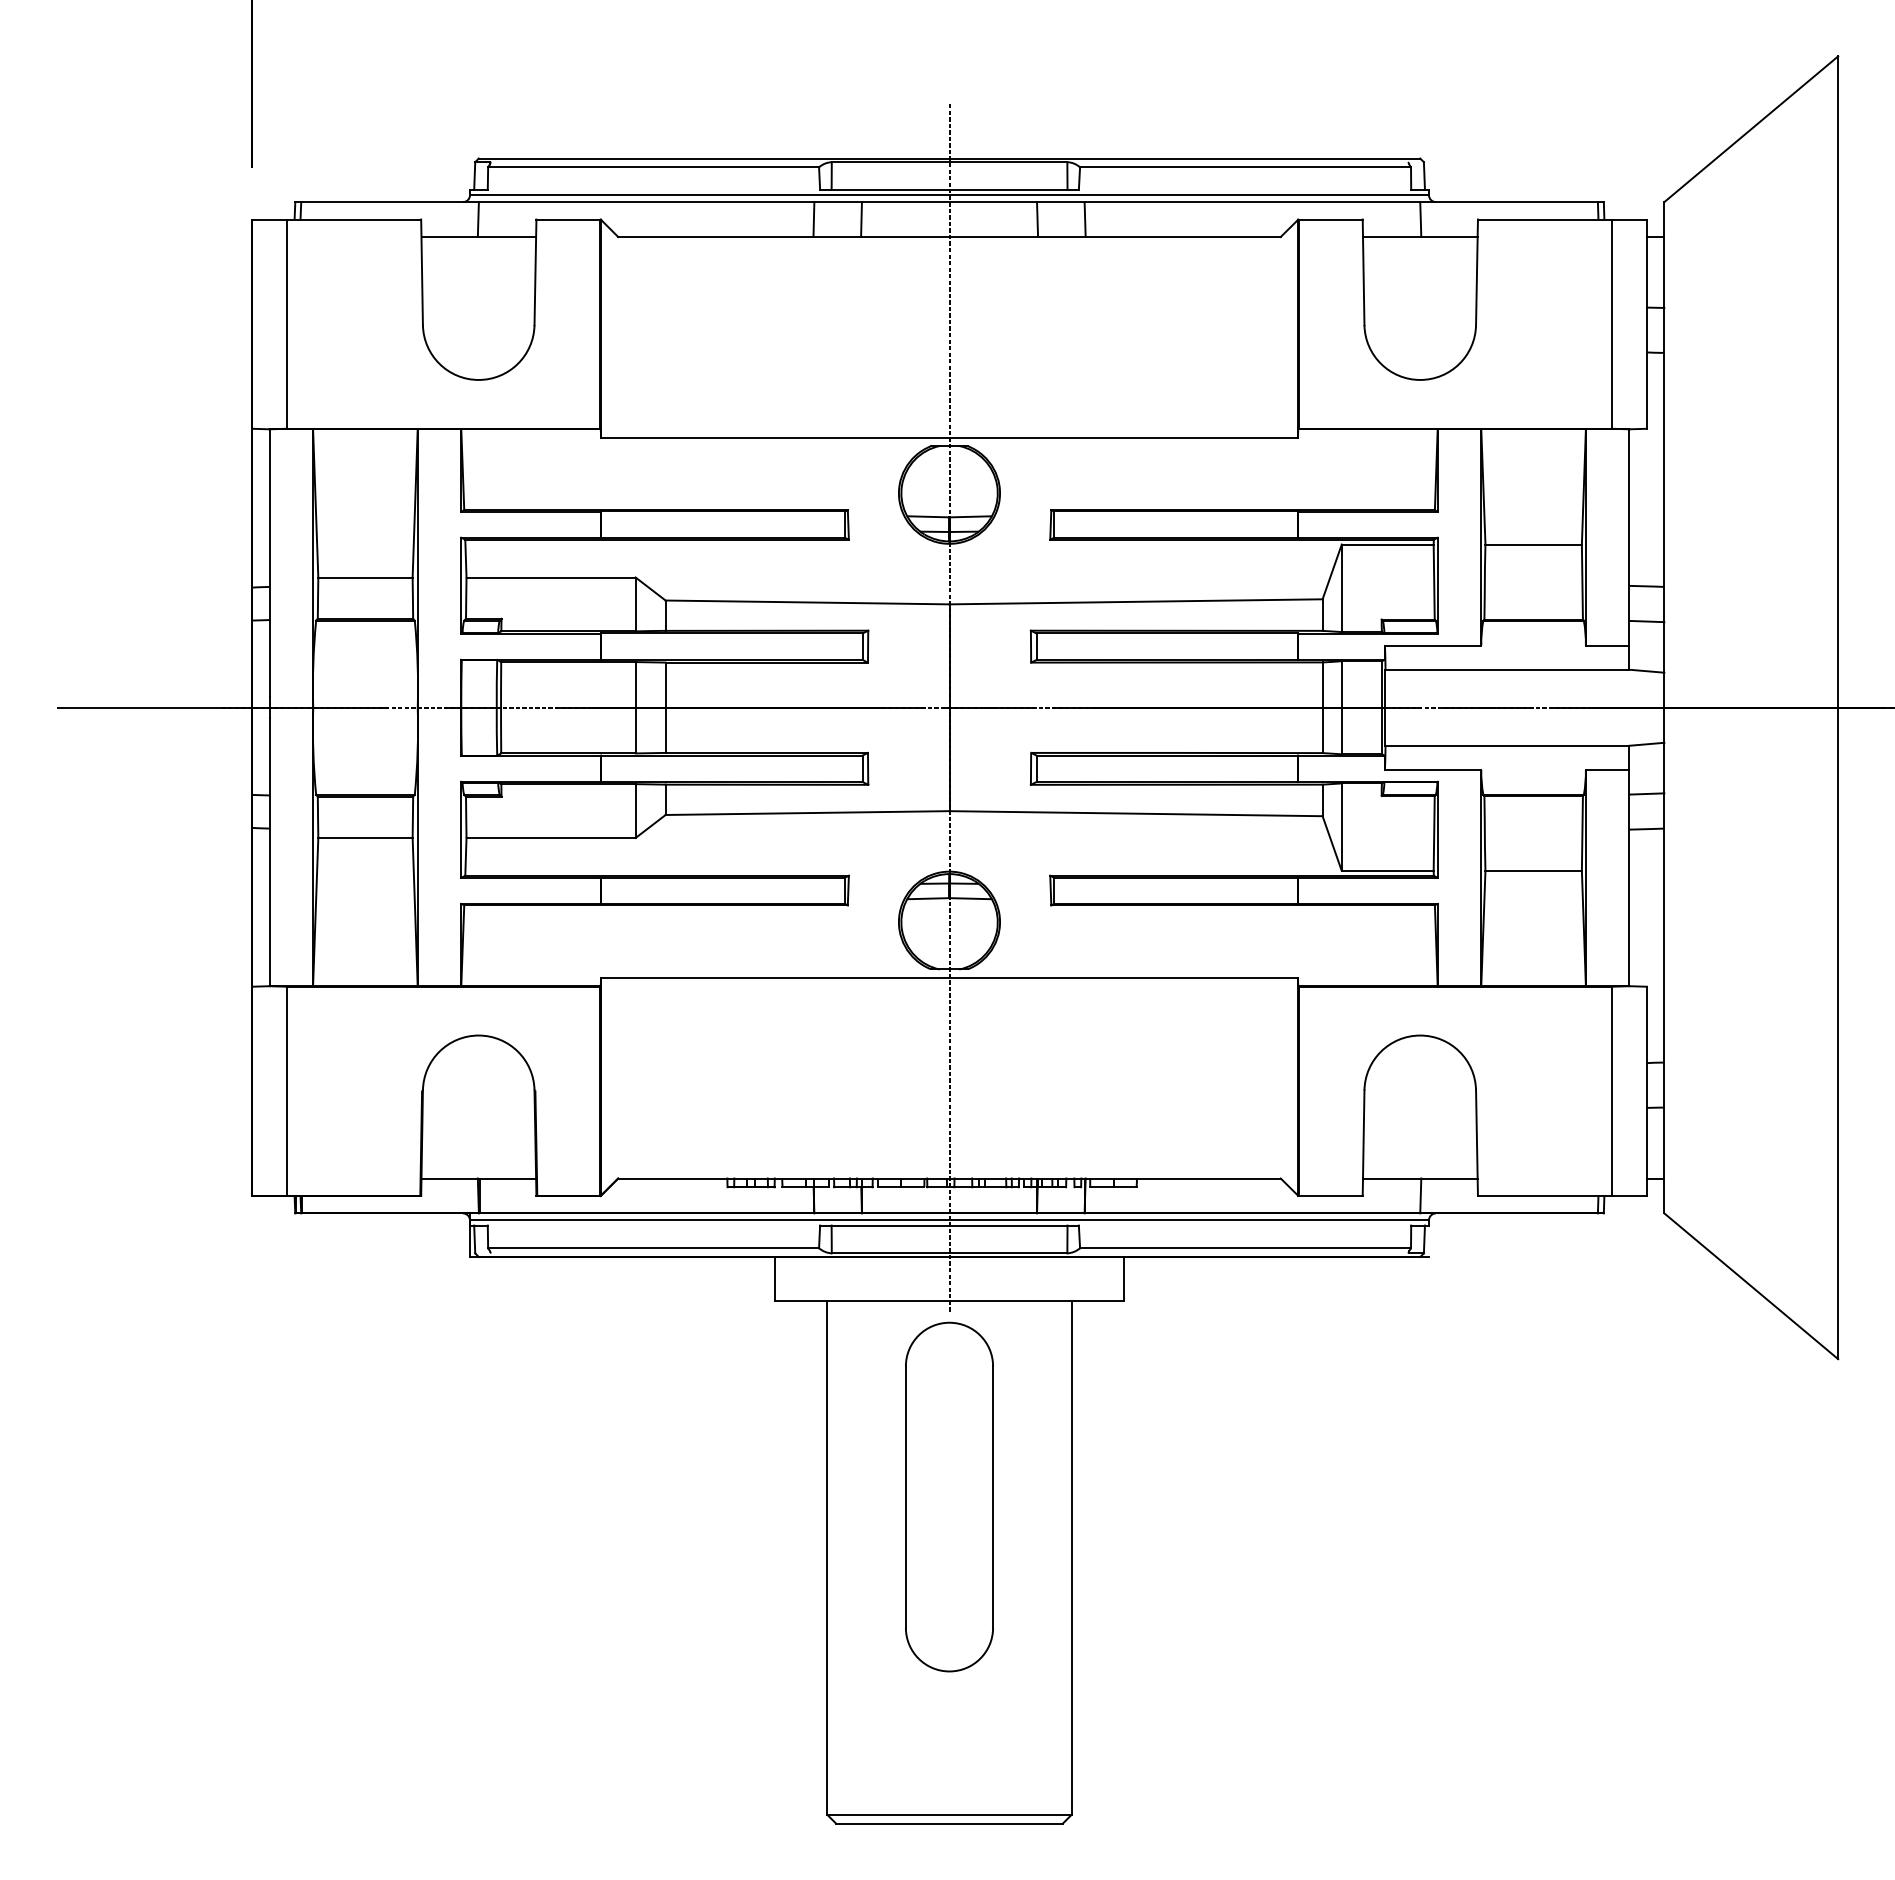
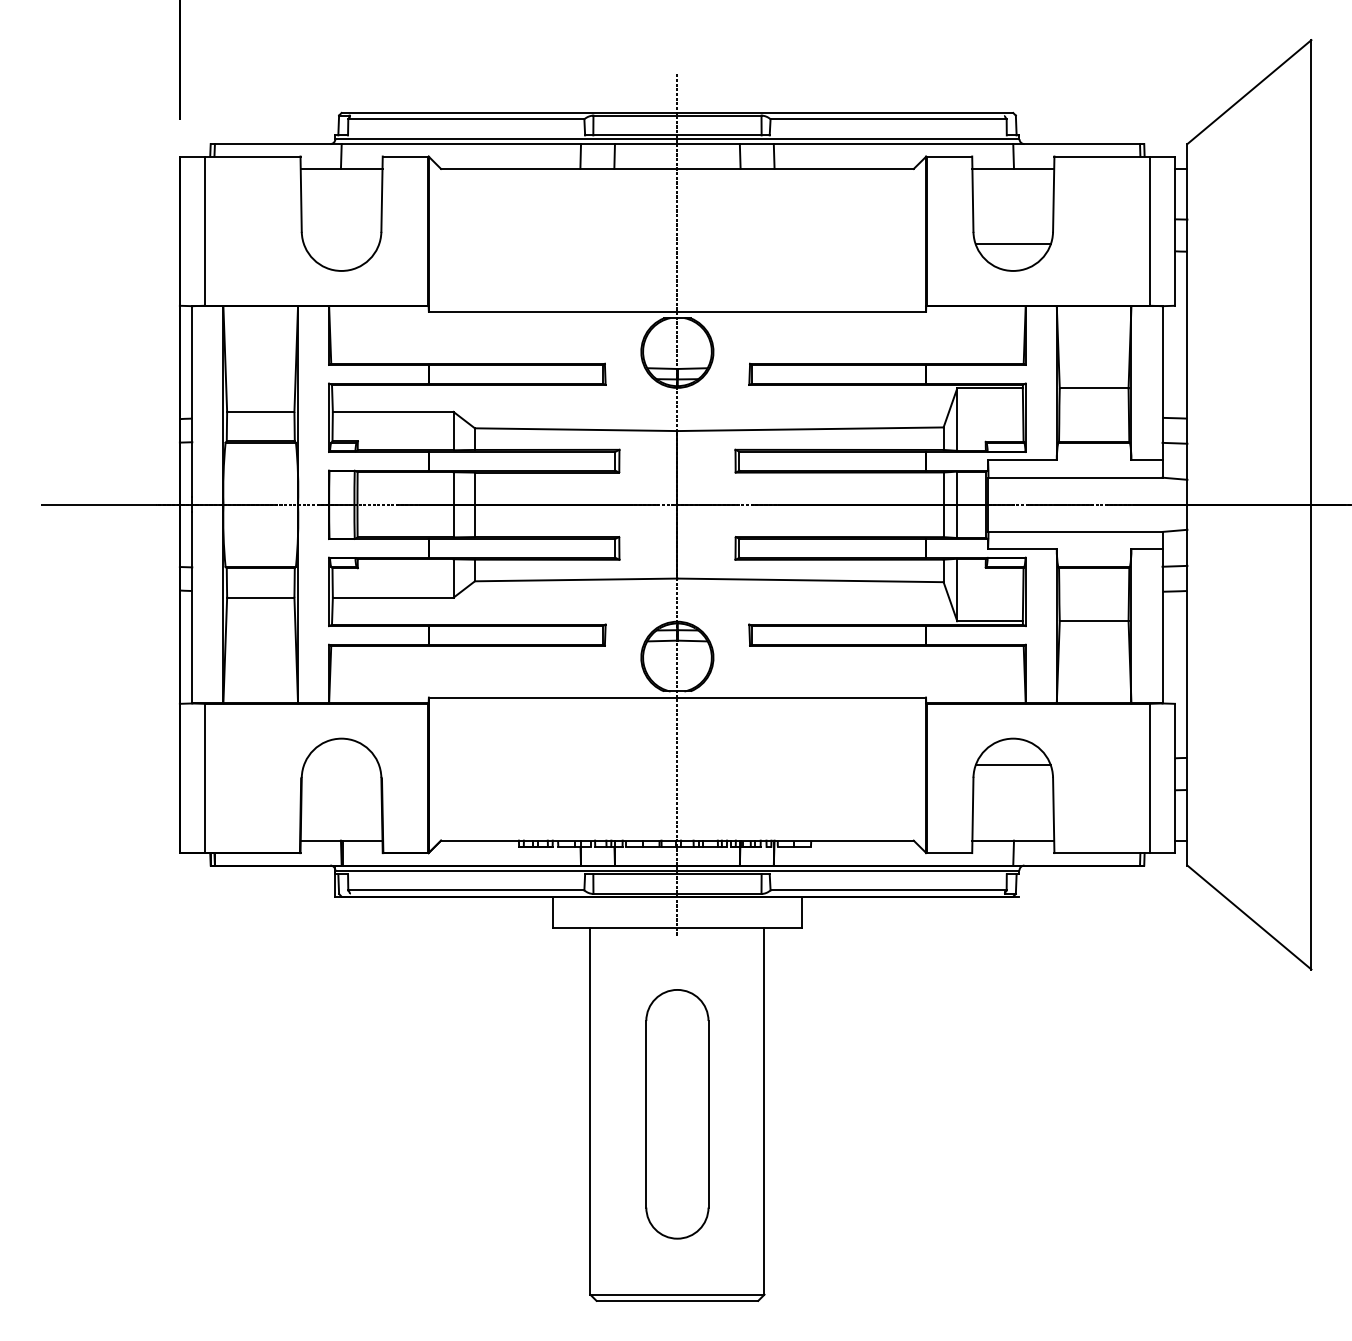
line: (1419, 342) -> (1012, 244), added
line: (1419, 1072) -> (1012, 765), added
part: (949, 1496) -> (677, 1113), moved

